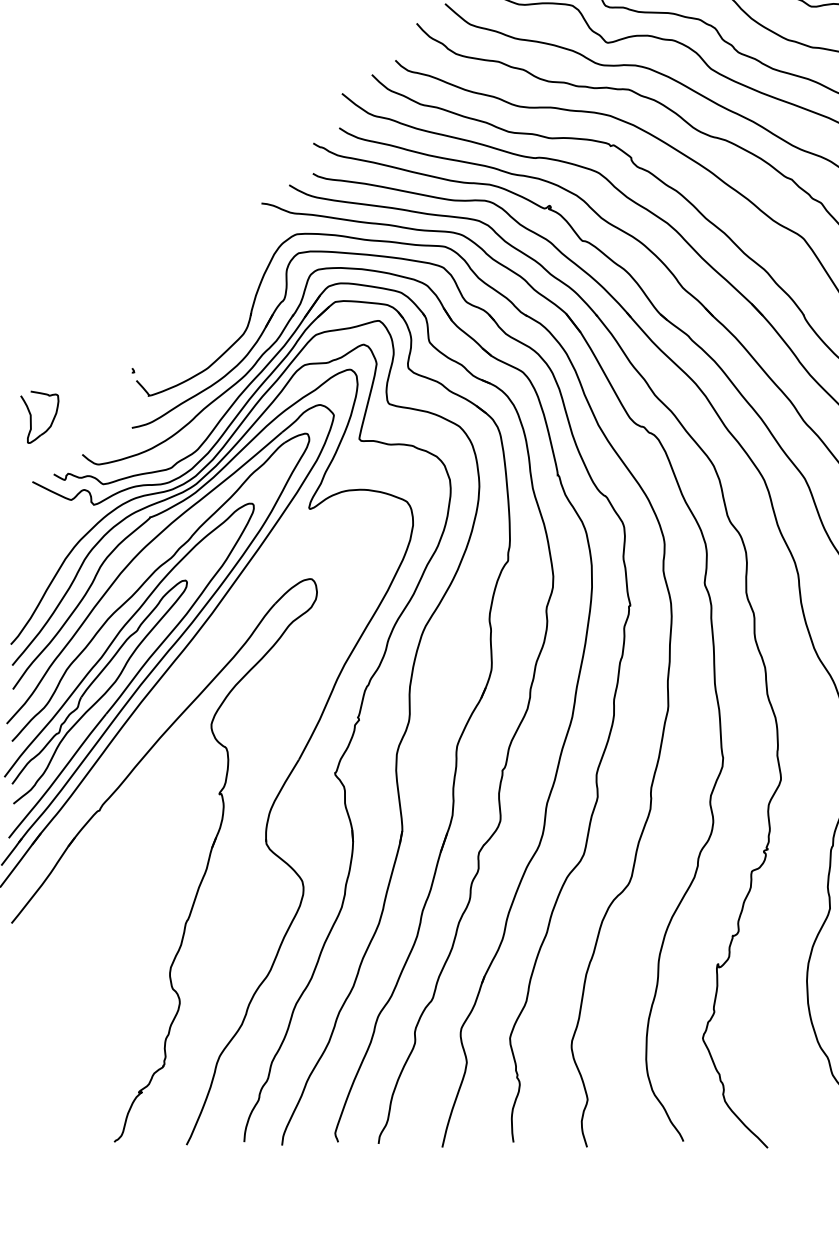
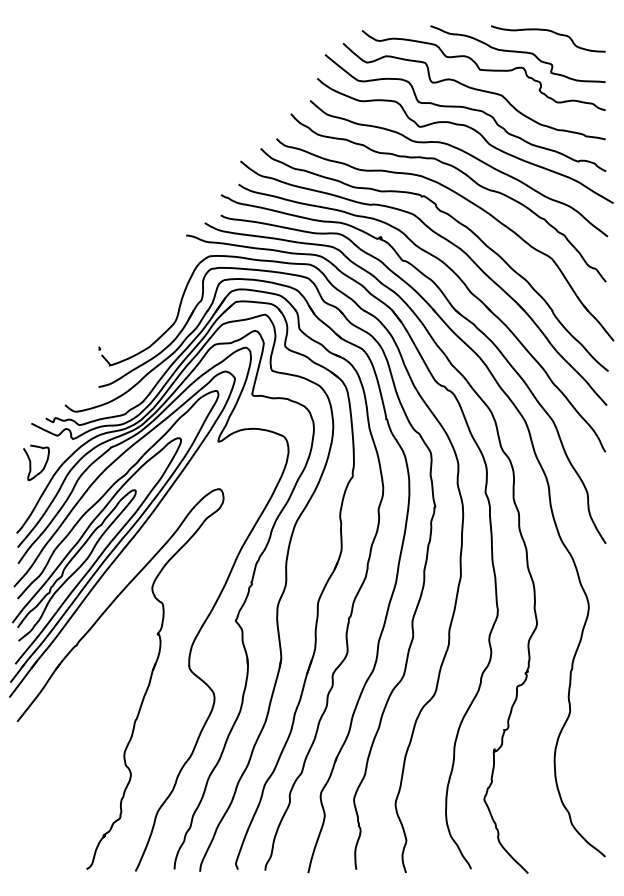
part: (39, 416) -> (36, 462), moved

